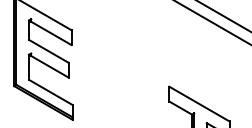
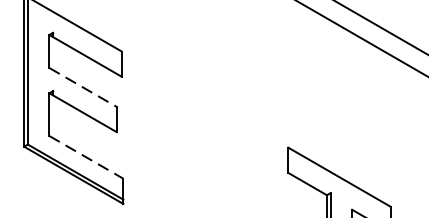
line: (48, 51) -> (82, 87), solid -> dashed
line: (51, 92) -> (87, 157), solid -> dashed

